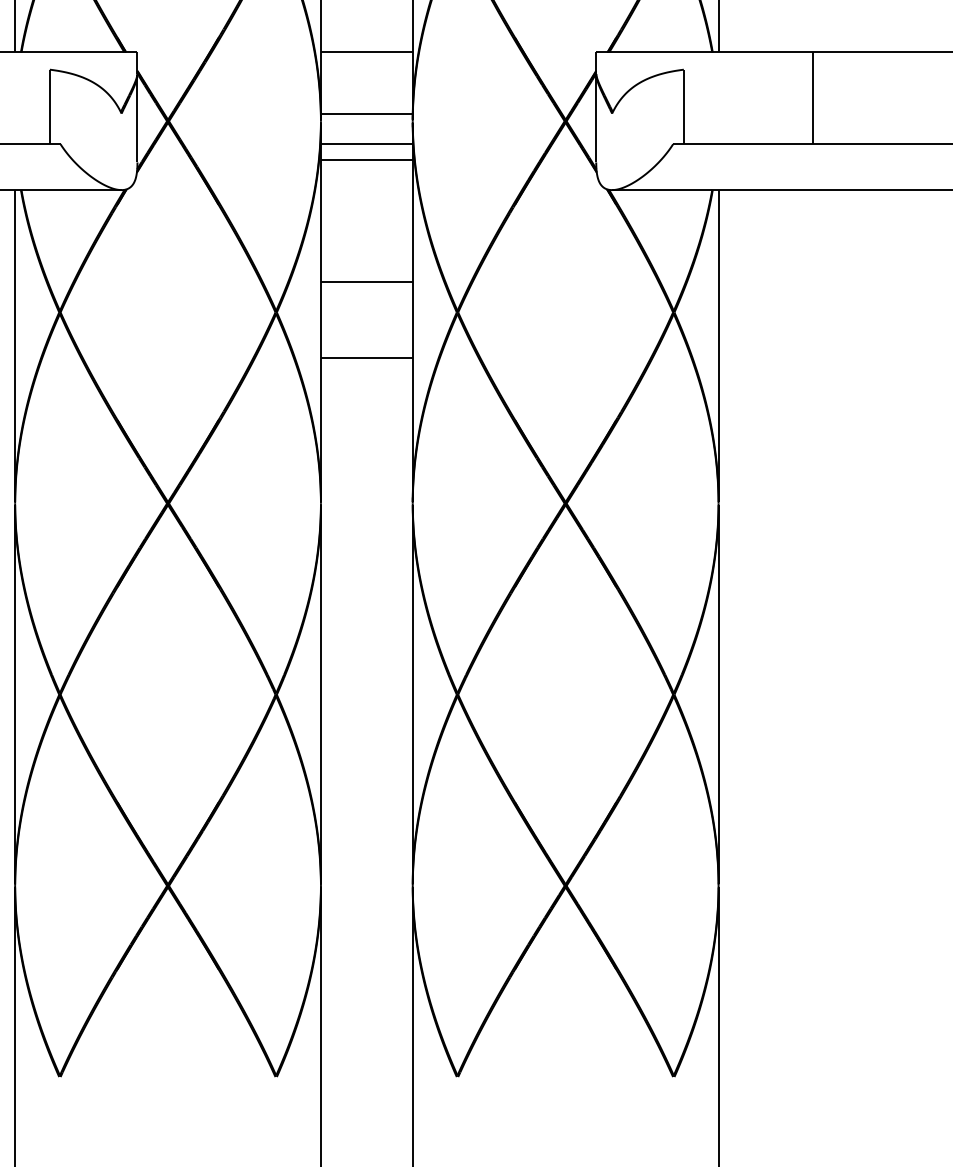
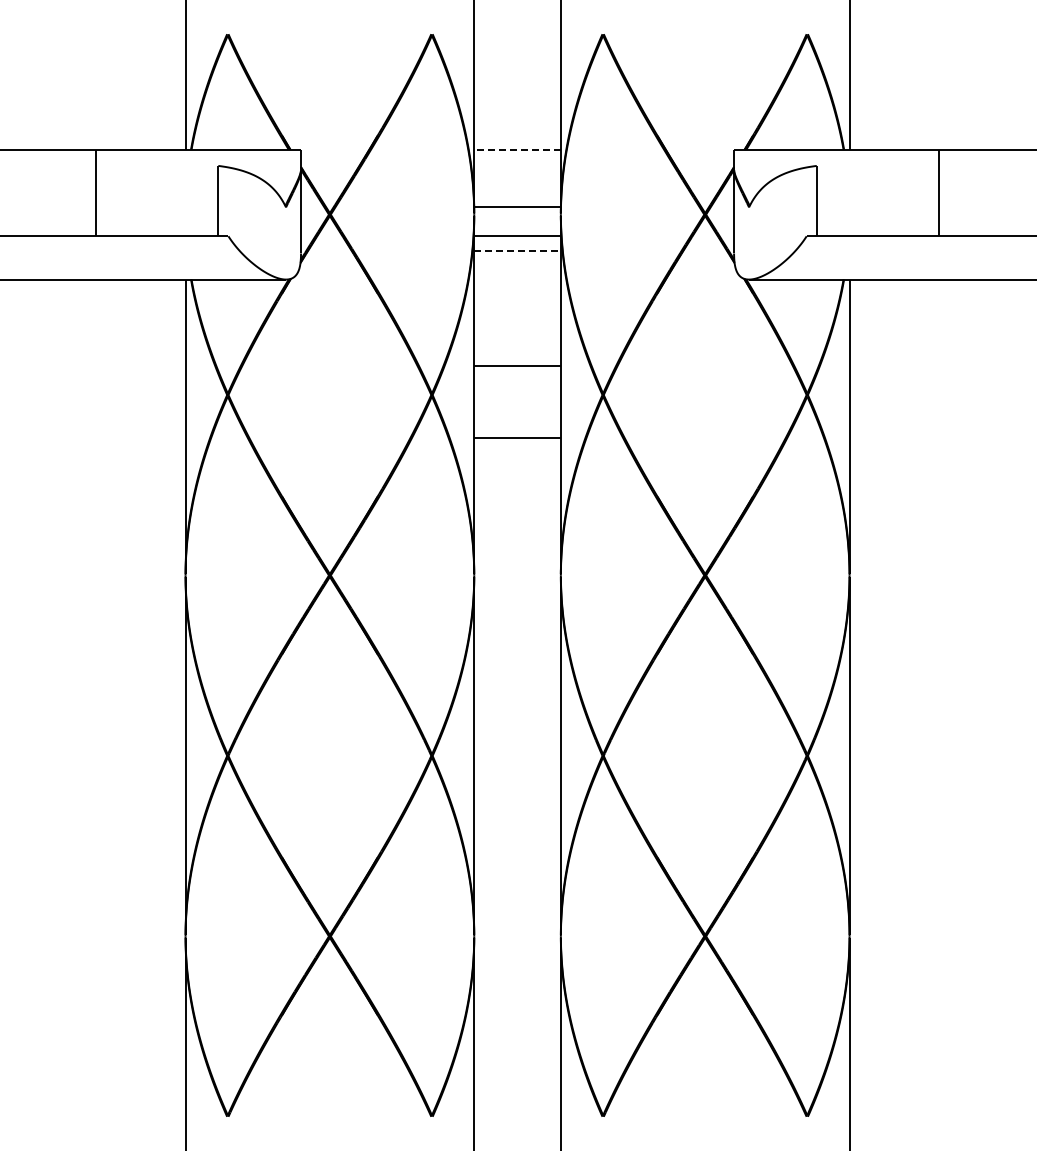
line: (366, 52) -> (517, 149), solid -> dashed
line: (367, 159) -> (518, 250), solid -> dashed

